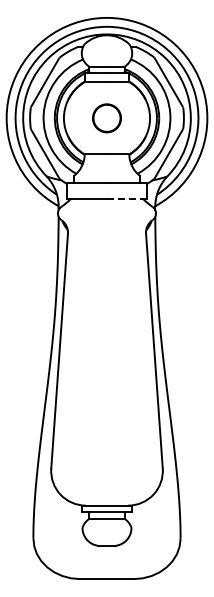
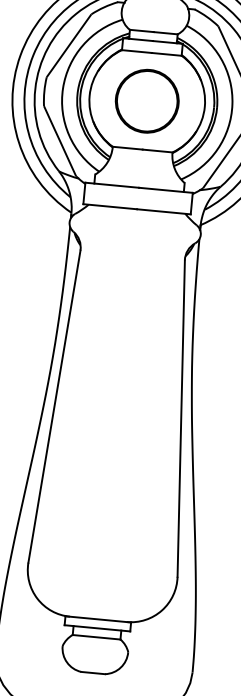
part: (106, 118) -> (146, 101), size x1.67
line: (127, 198) -> (164, 211), dashed -> solid

